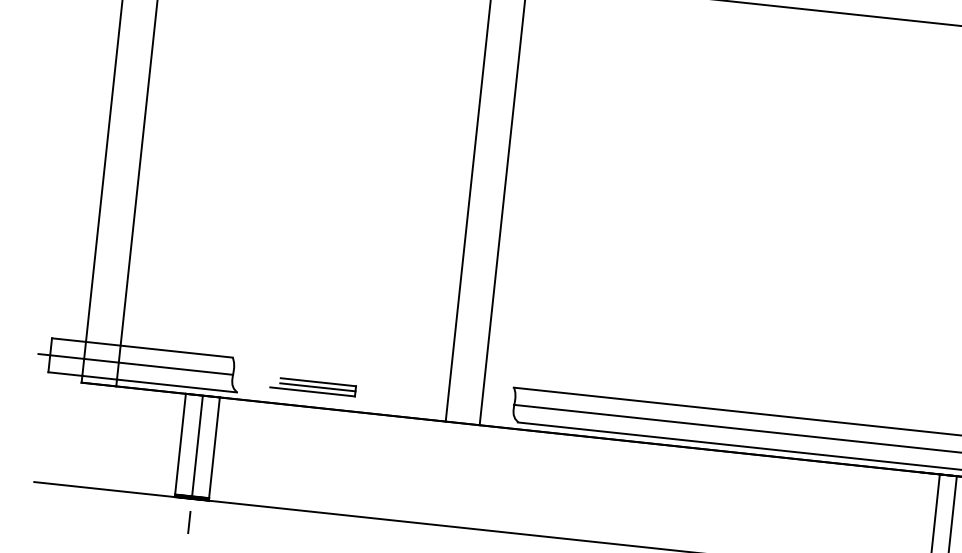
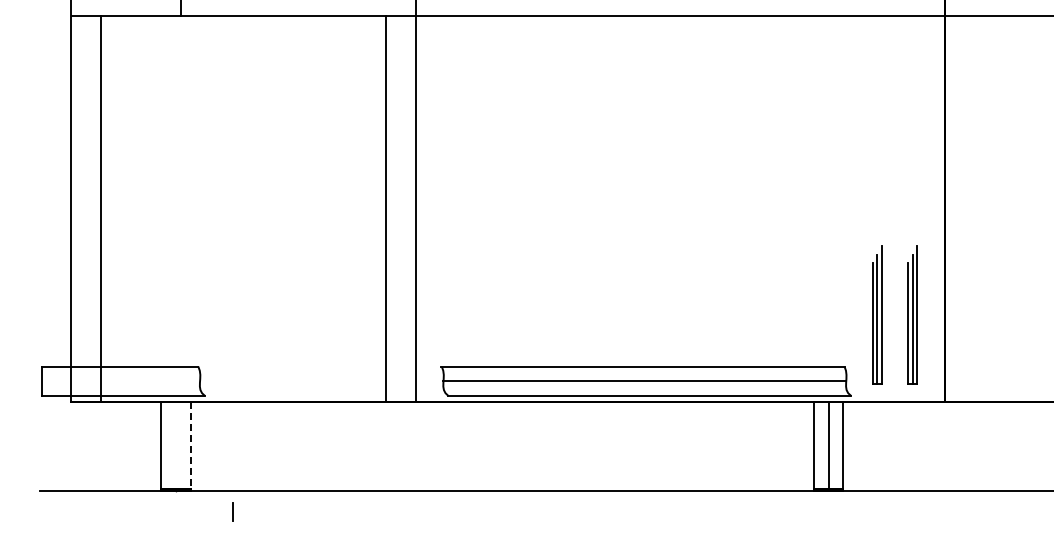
line: (135, 364) -> (115, 381), removed
part: (312, 387) -> (269, 384), removed
line: (197, 447) -> (176, 446), removed
line: (213, 448) -> (190, 446), solid -> dashed
line: (188, 522) -> (232, 511), moved

